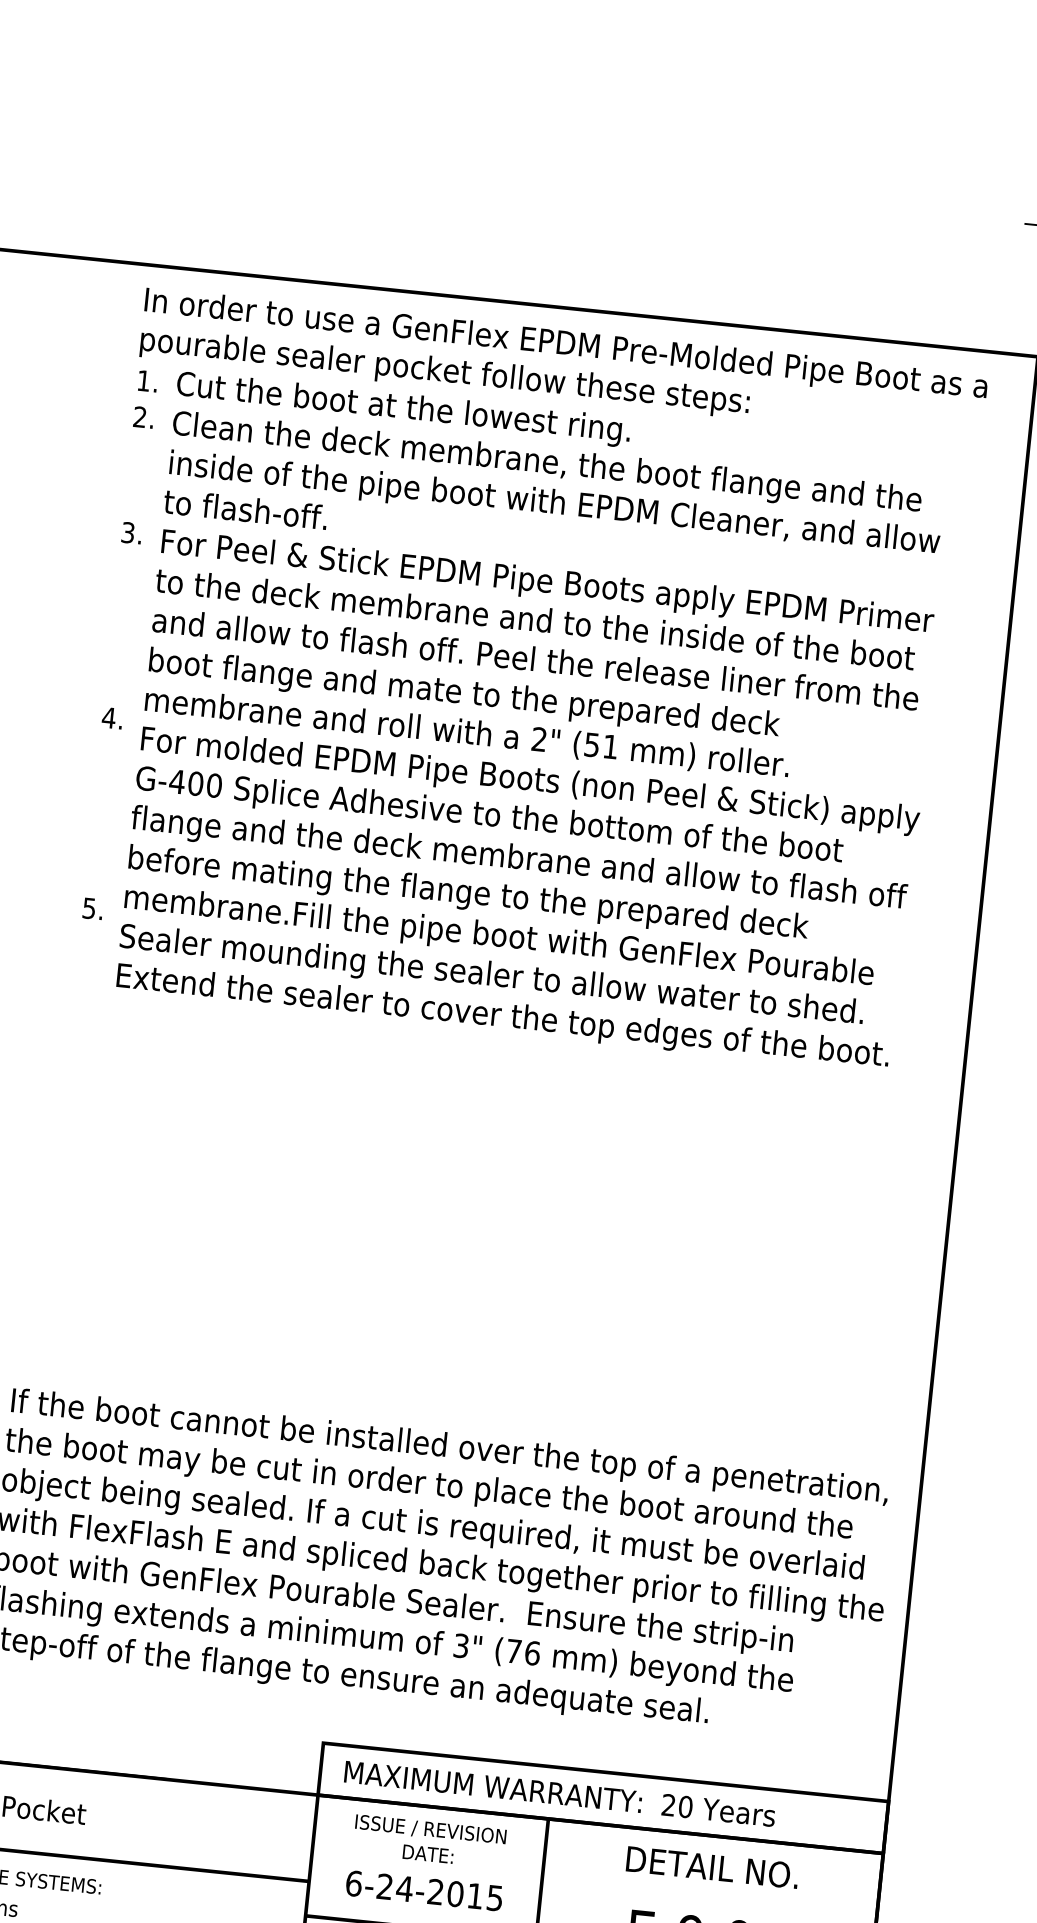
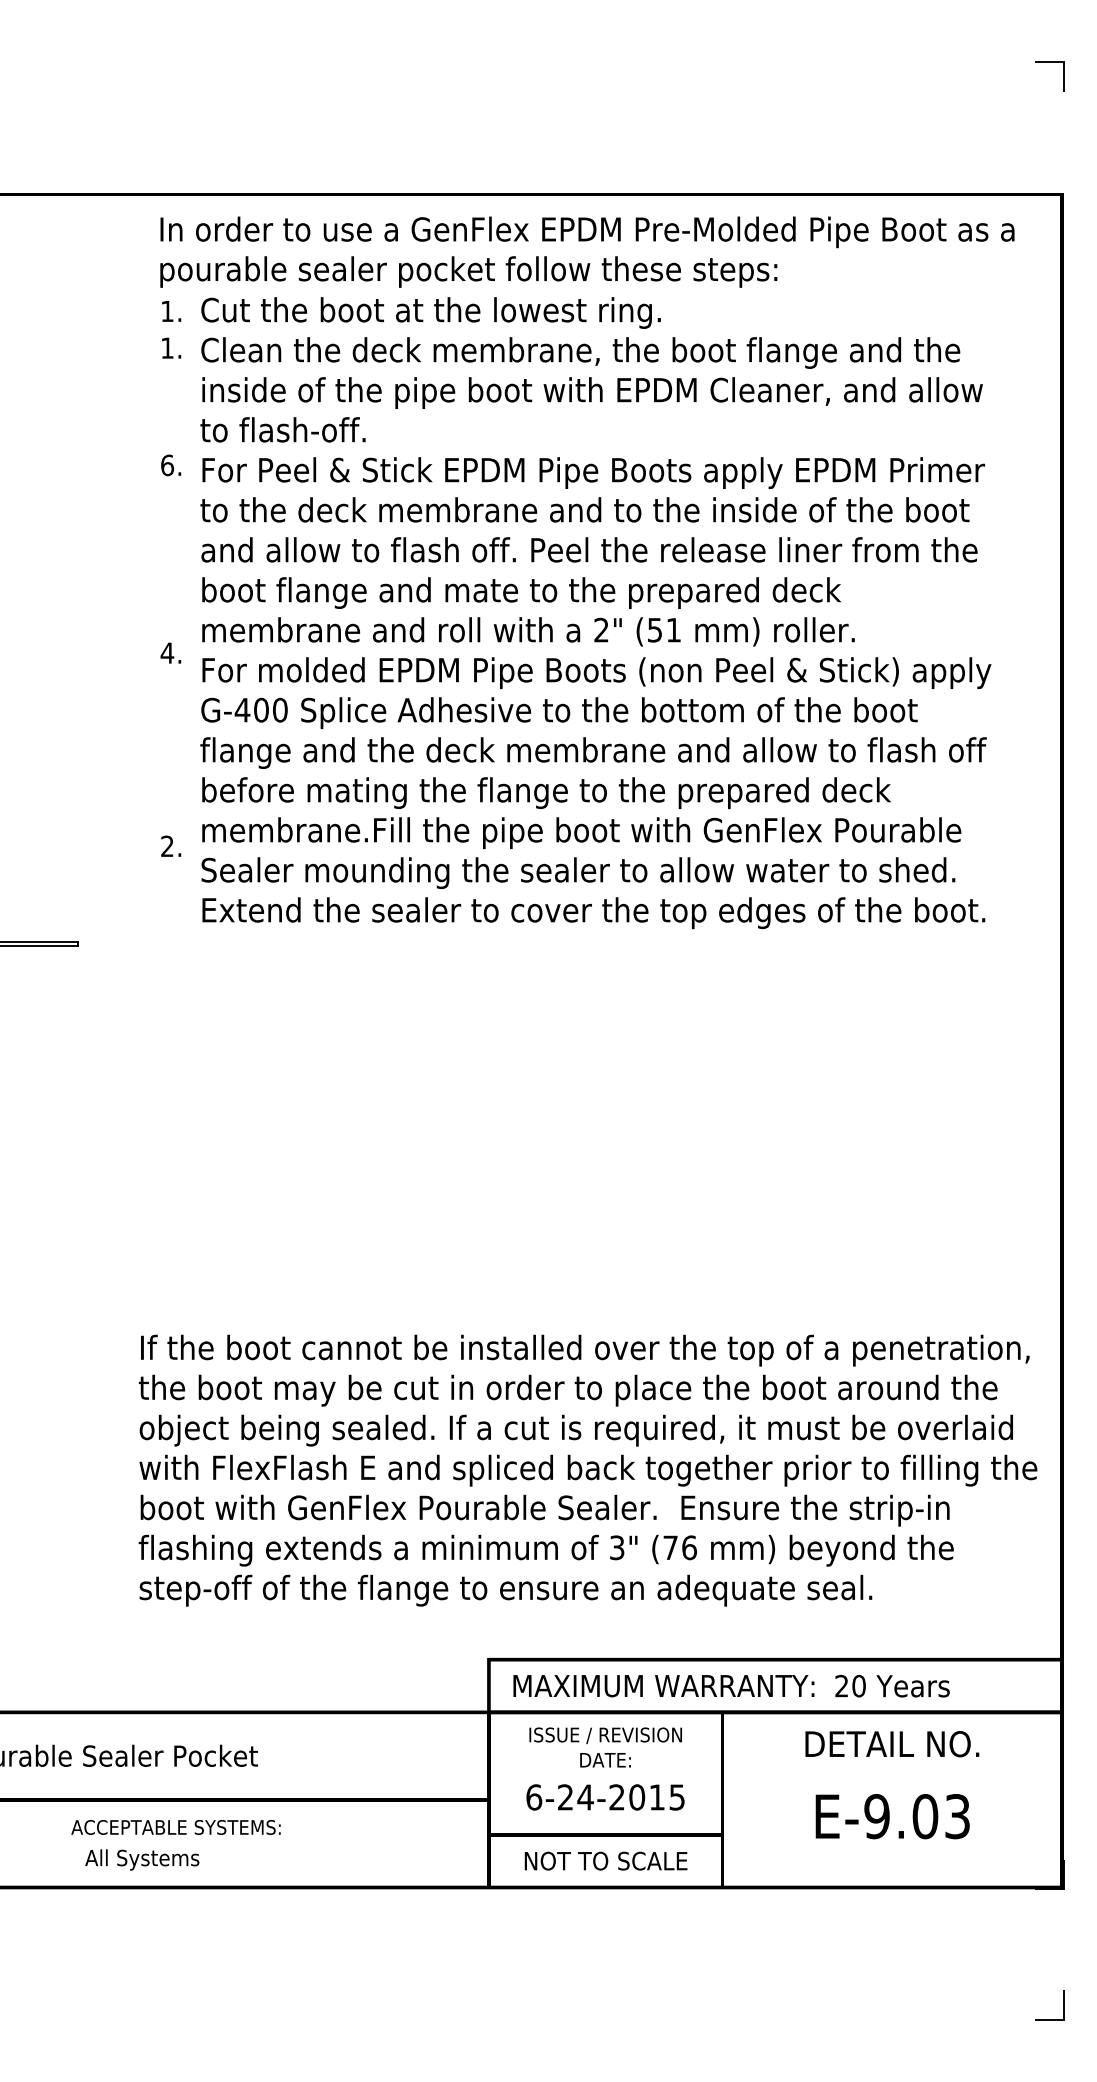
text: (140, 416) -> (167, 347), 2. -> 1.
text: (128, 532) -> (167, 465), 3. -> 6.
text: (89, 908) -> (167, 846), 5. -> 2.

